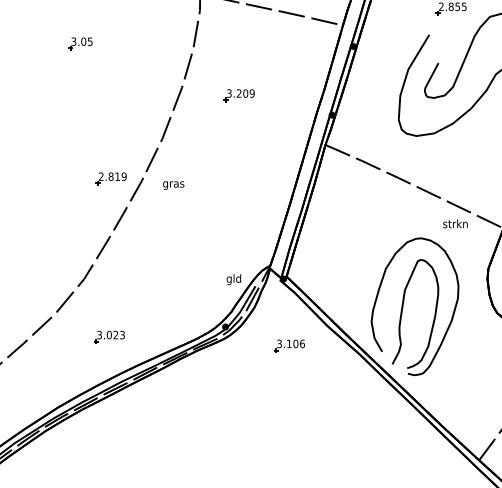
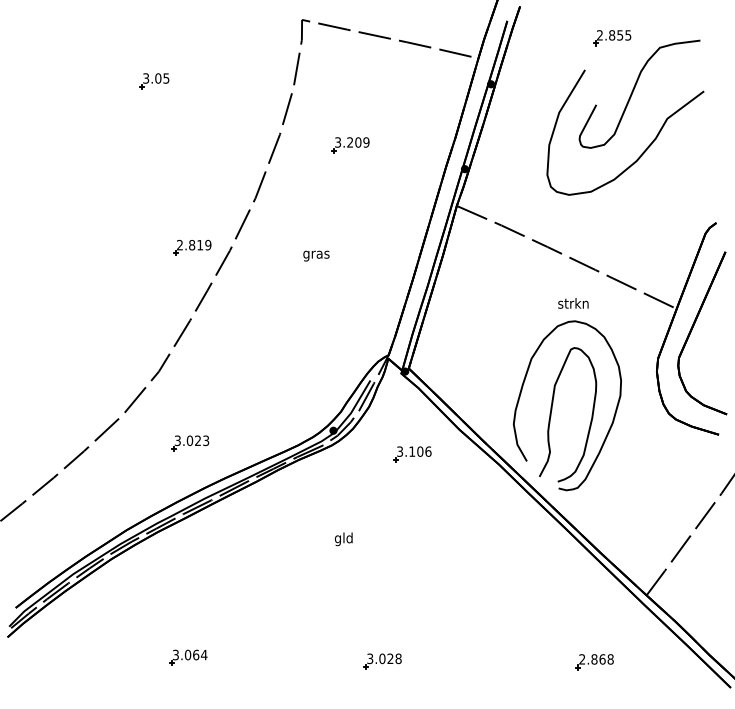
text: (173, 185) -> (316, 255), moved
text: (455, 223) -> (573, 303), moved
text: (233, 279) -> (343, 539), moved

